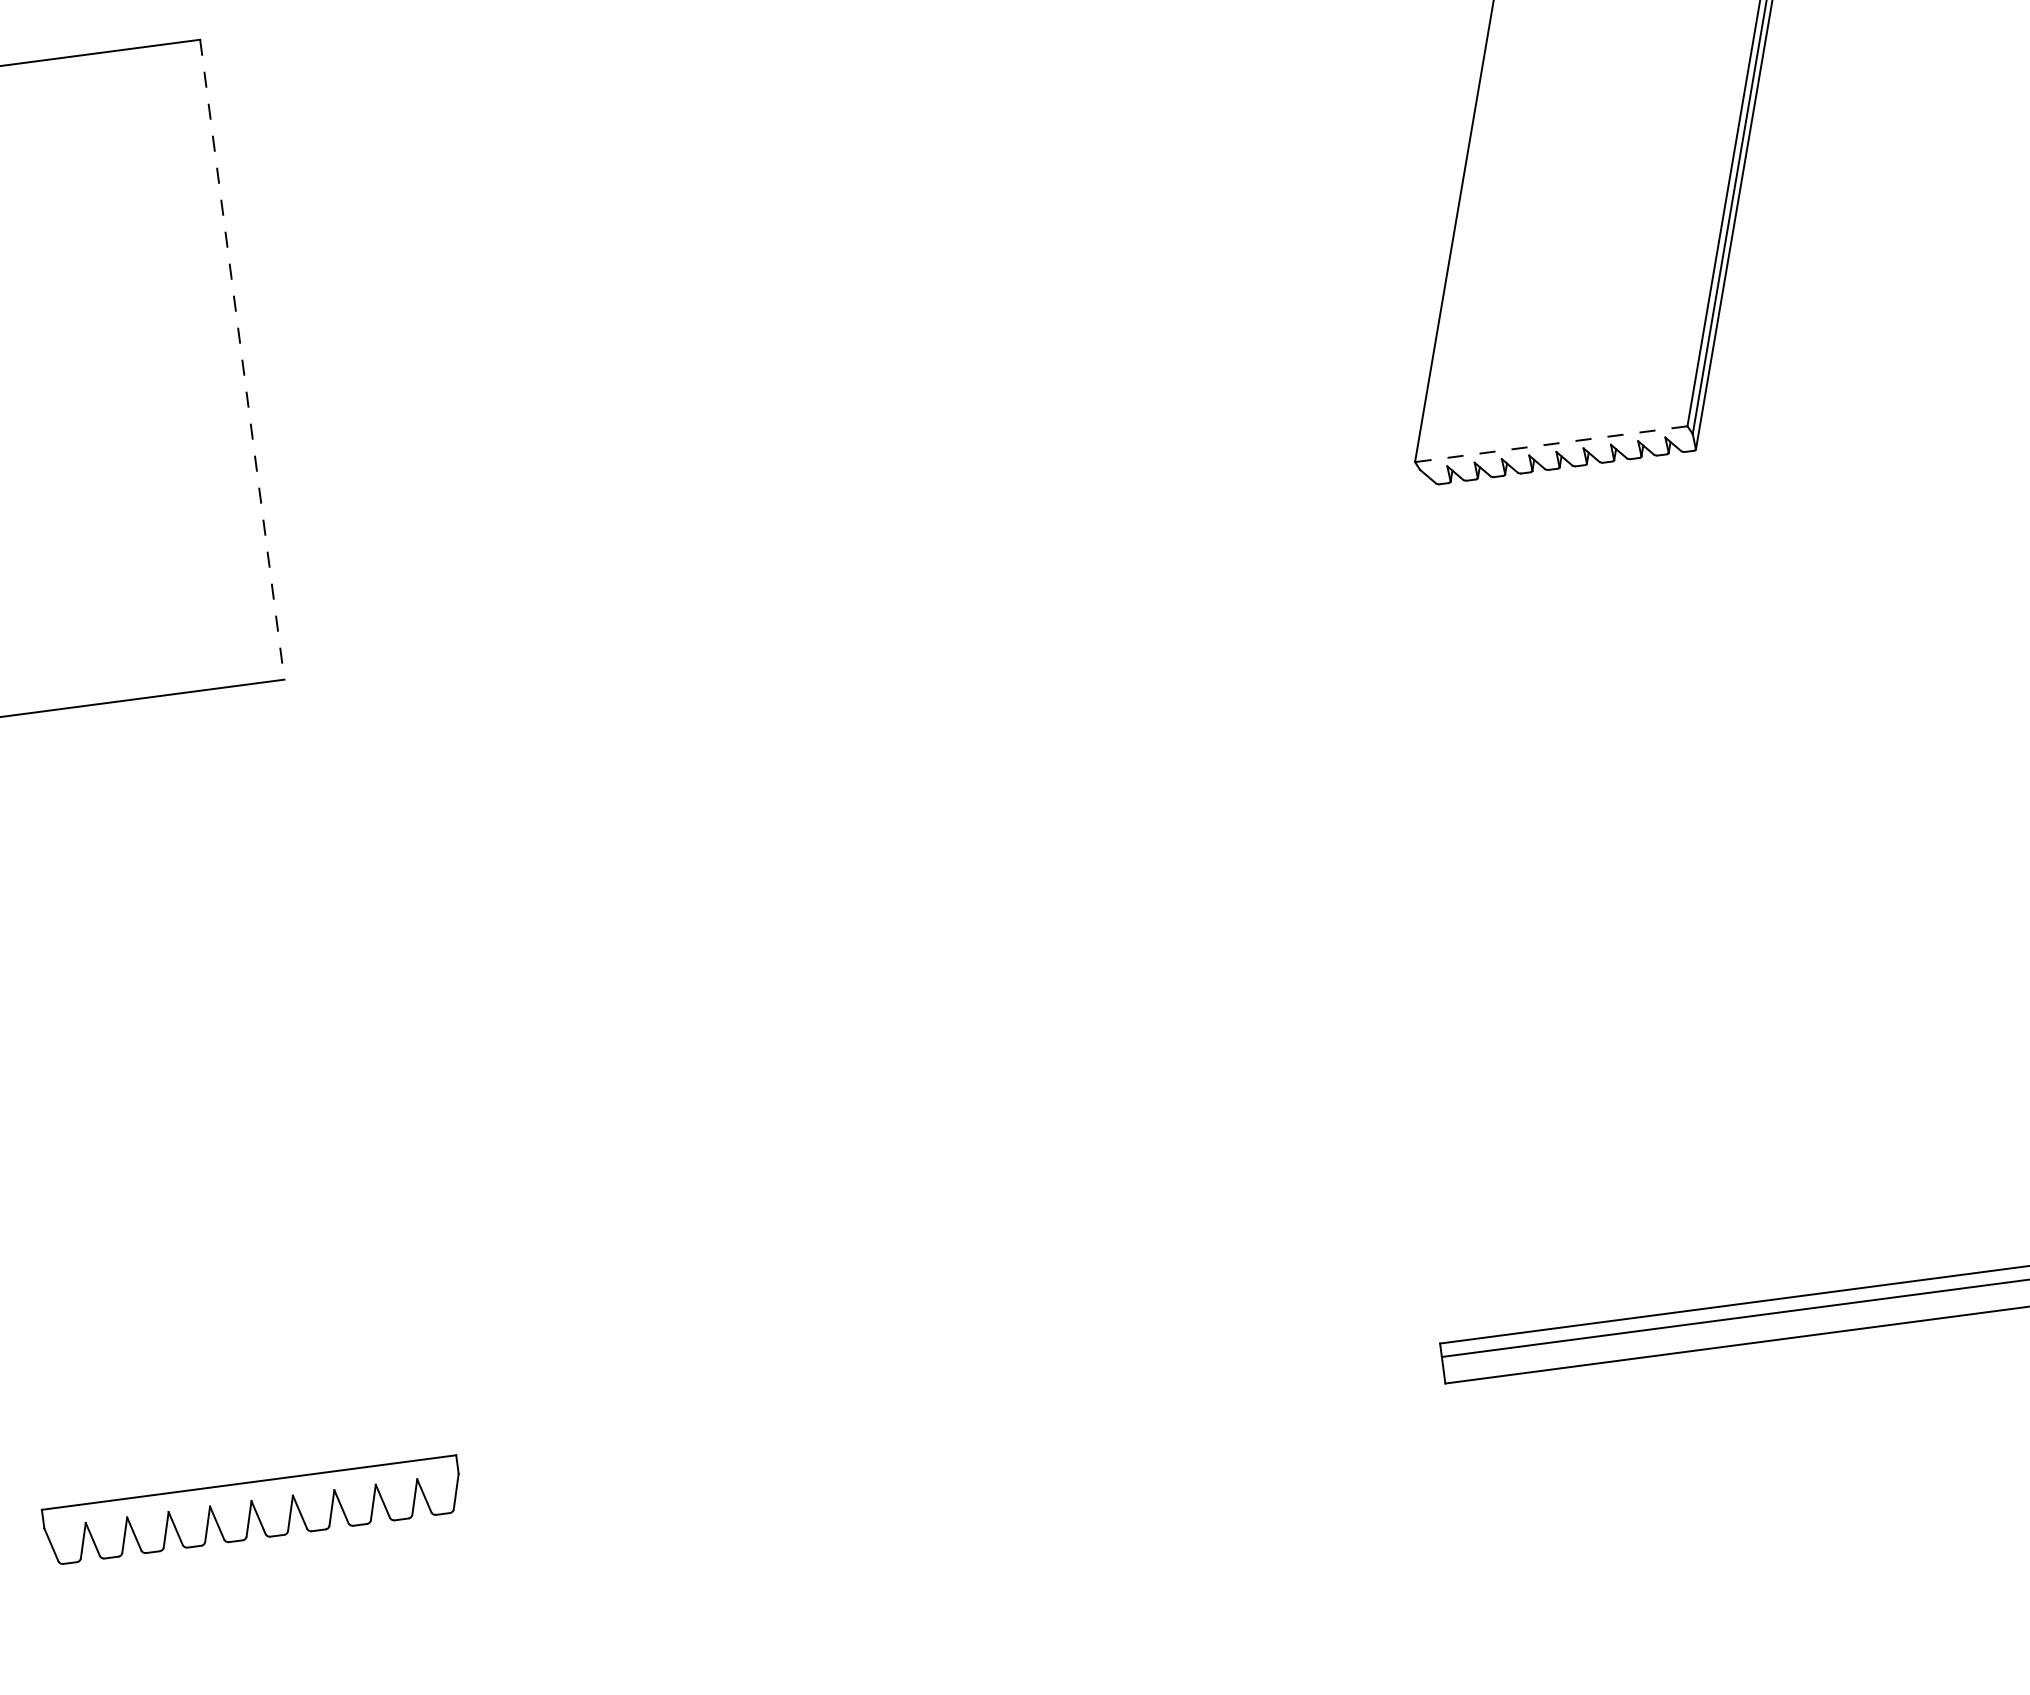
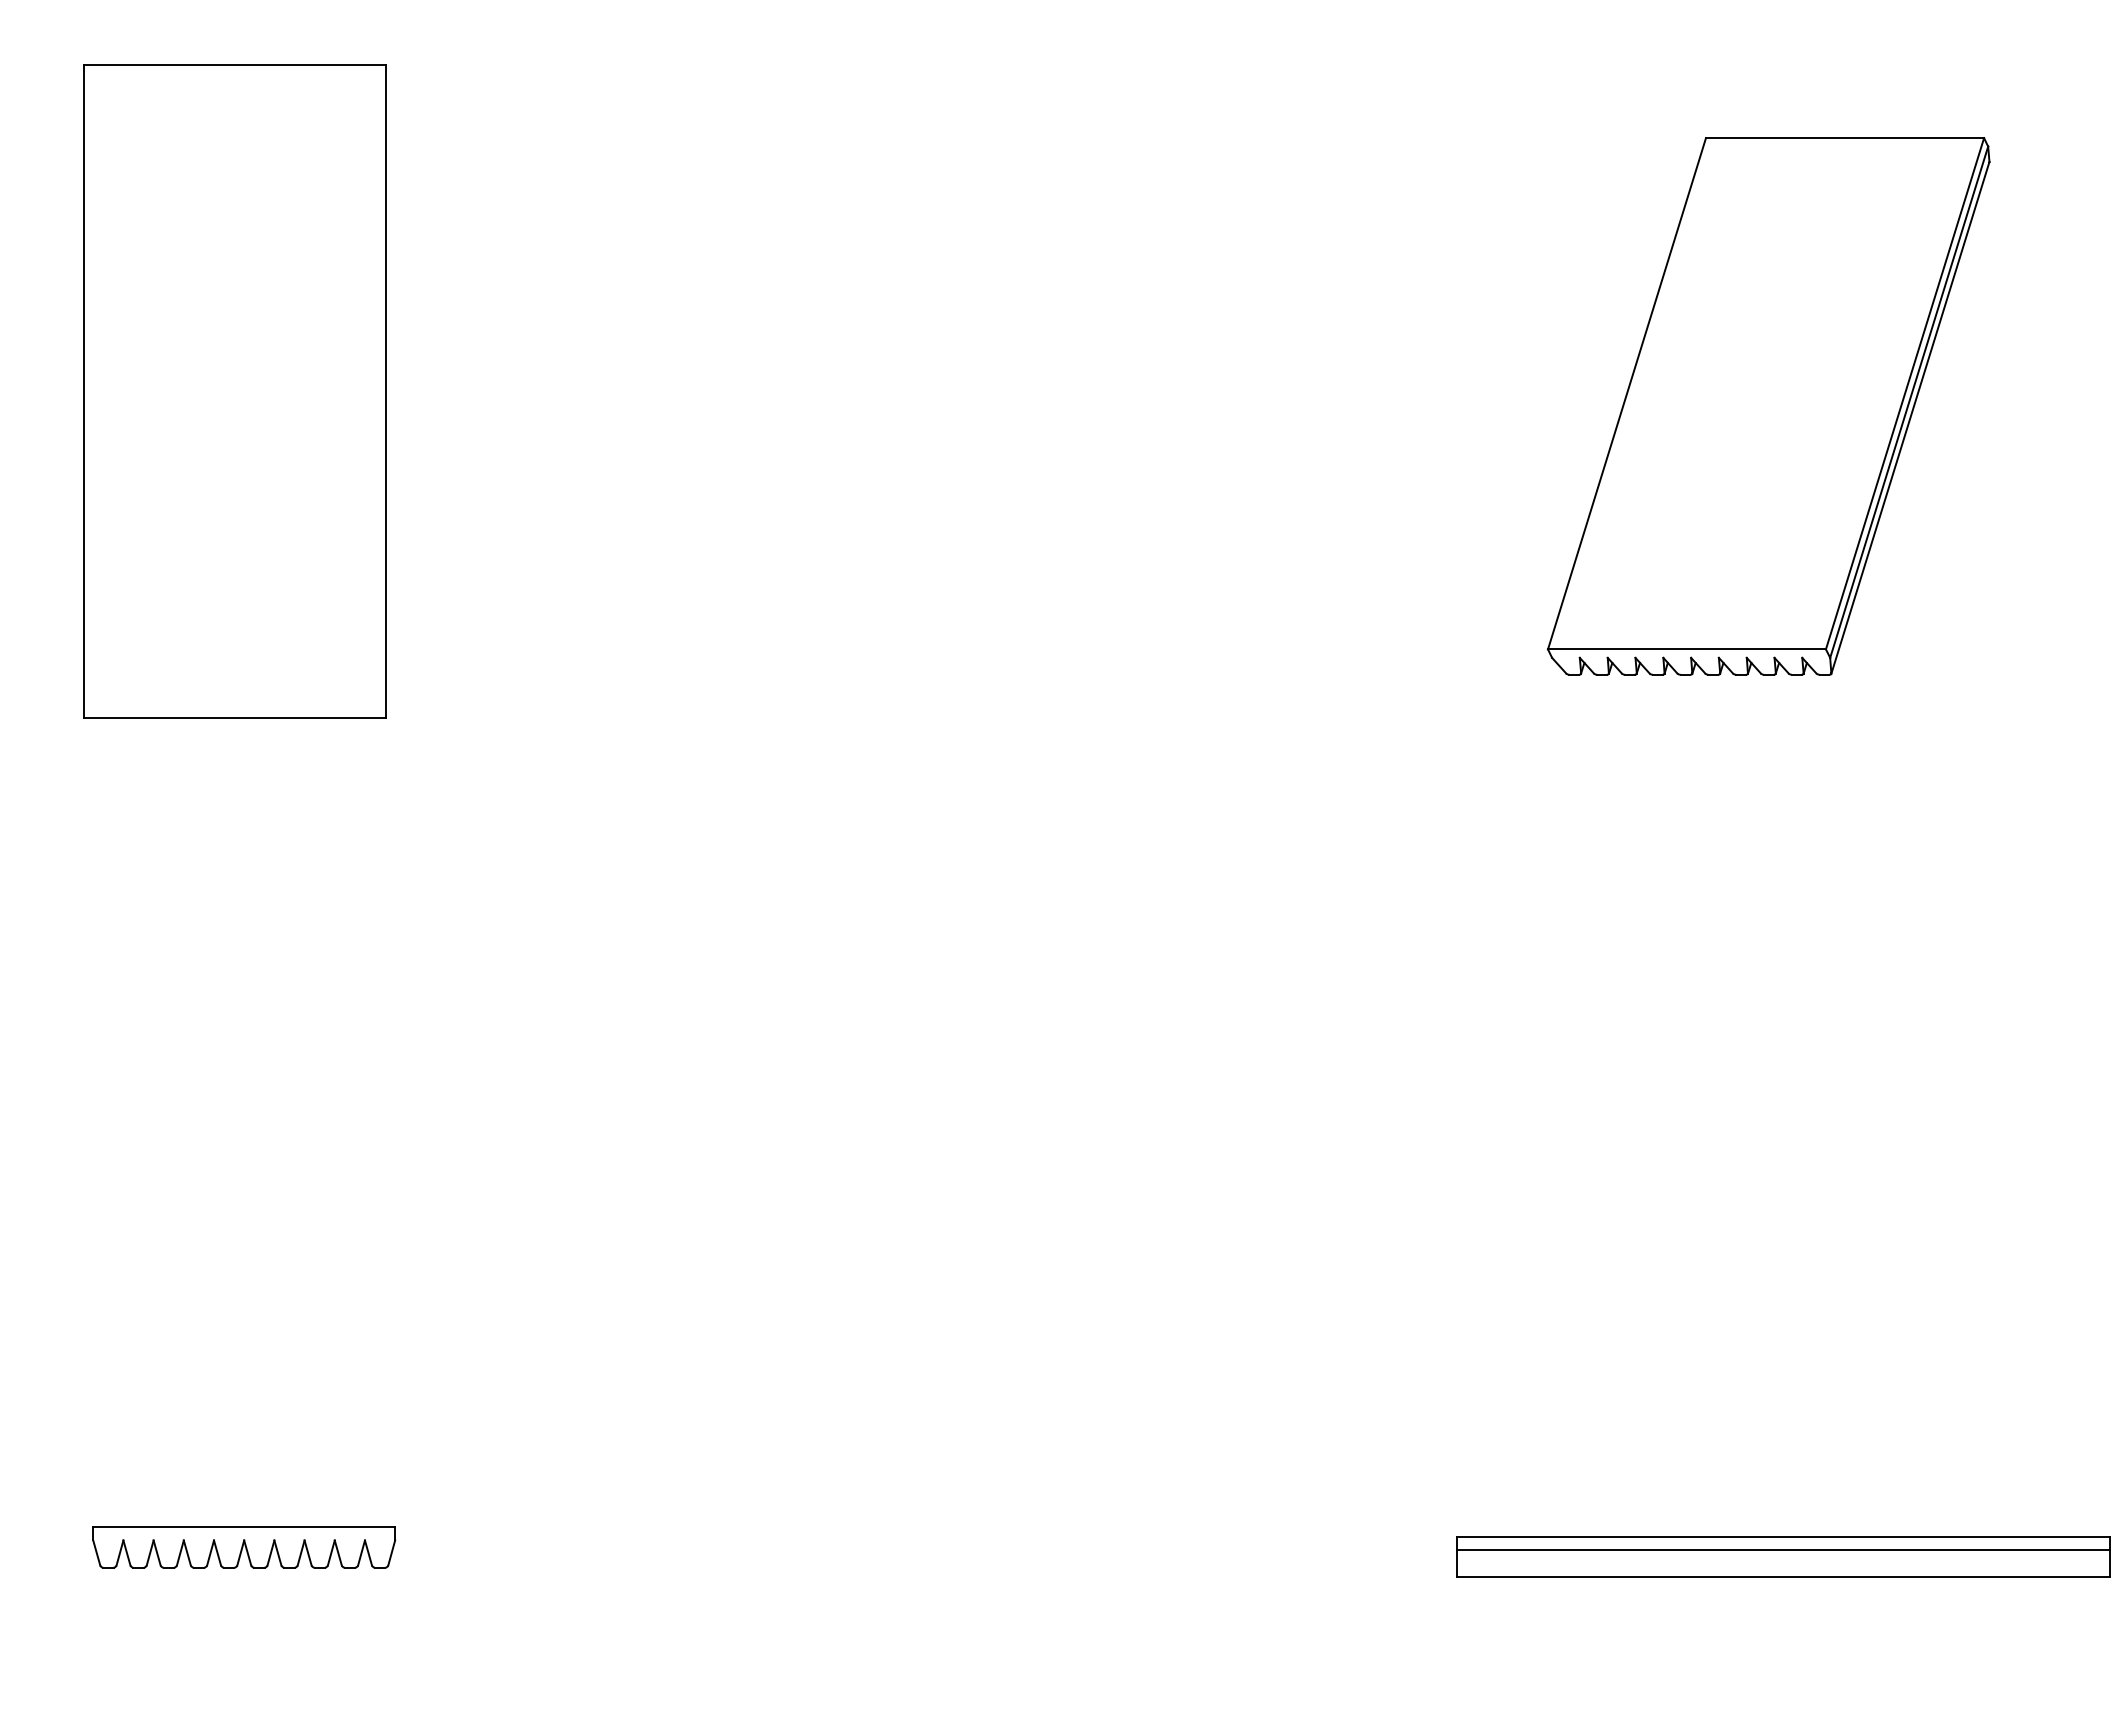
line: (242, 360) -> (385, 392), dashed -> solid
line: (1550, 444) -> (1686, 649), dashed -> solid
part: (253, 1510) -> (244, 1547), size x0.71

